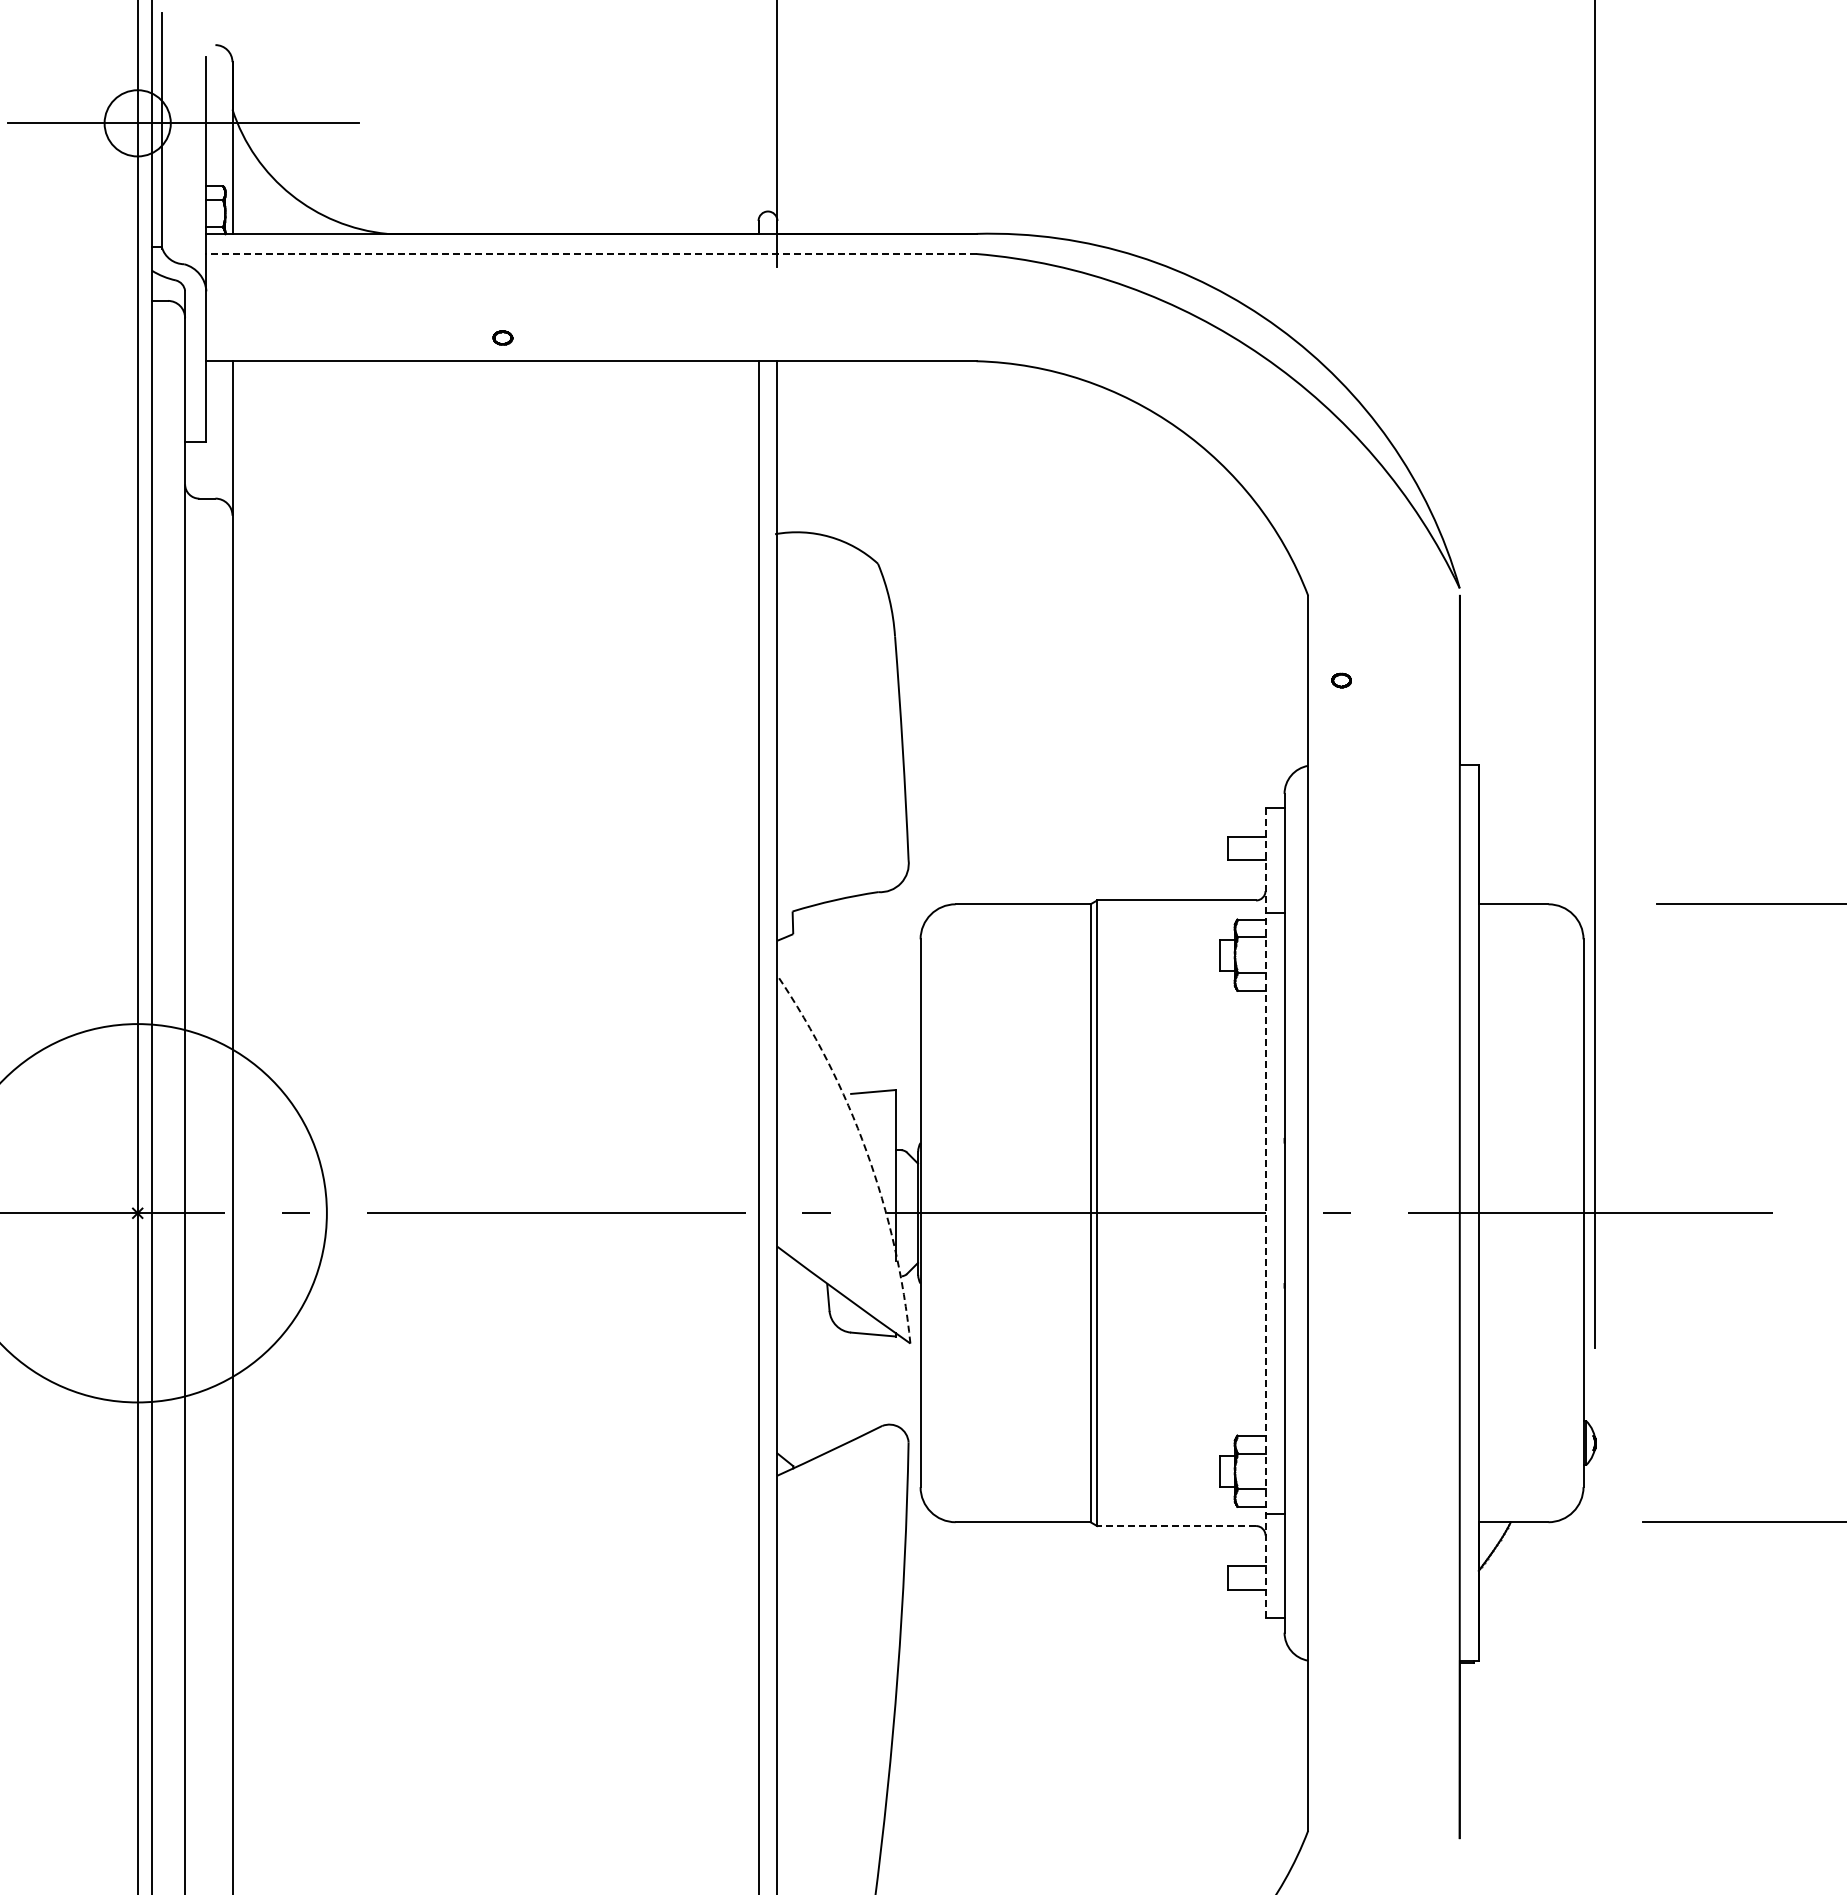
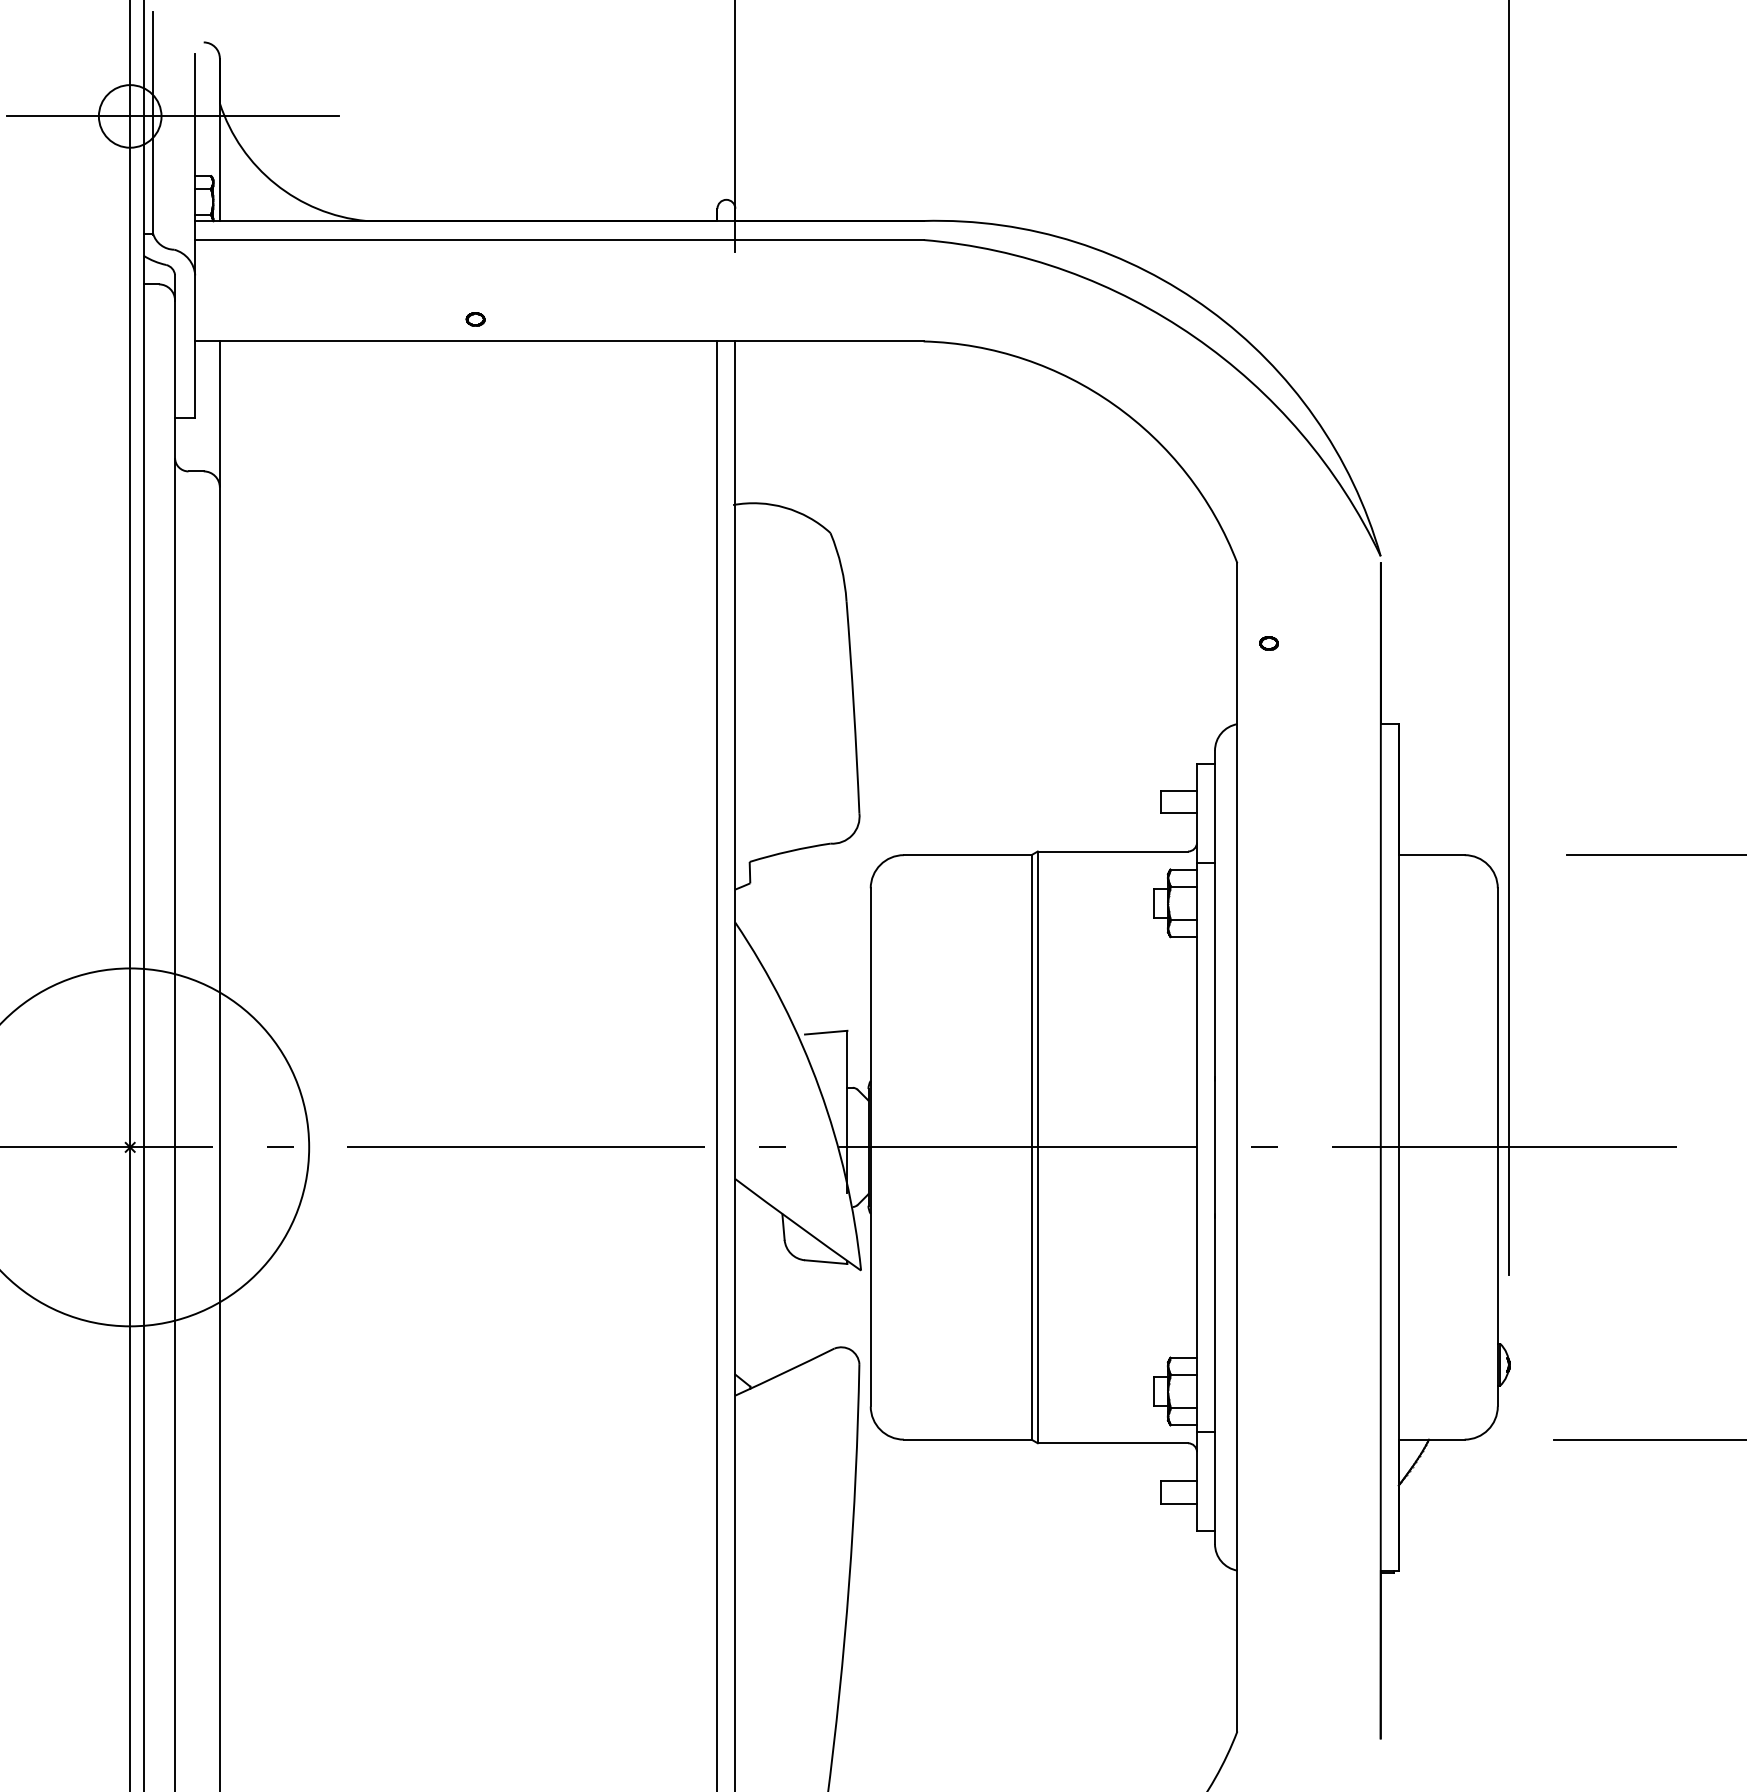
line: (590, 254) -> (558, 240), dashed -> solid
arc: (866, 1151) -> (819, 1088), dashed -> solid
line: (1265, 1212) -> (1196, 1146), dashed -> solid
line: (1176, 1526) -> (1112, 1443), dashed -> solid

